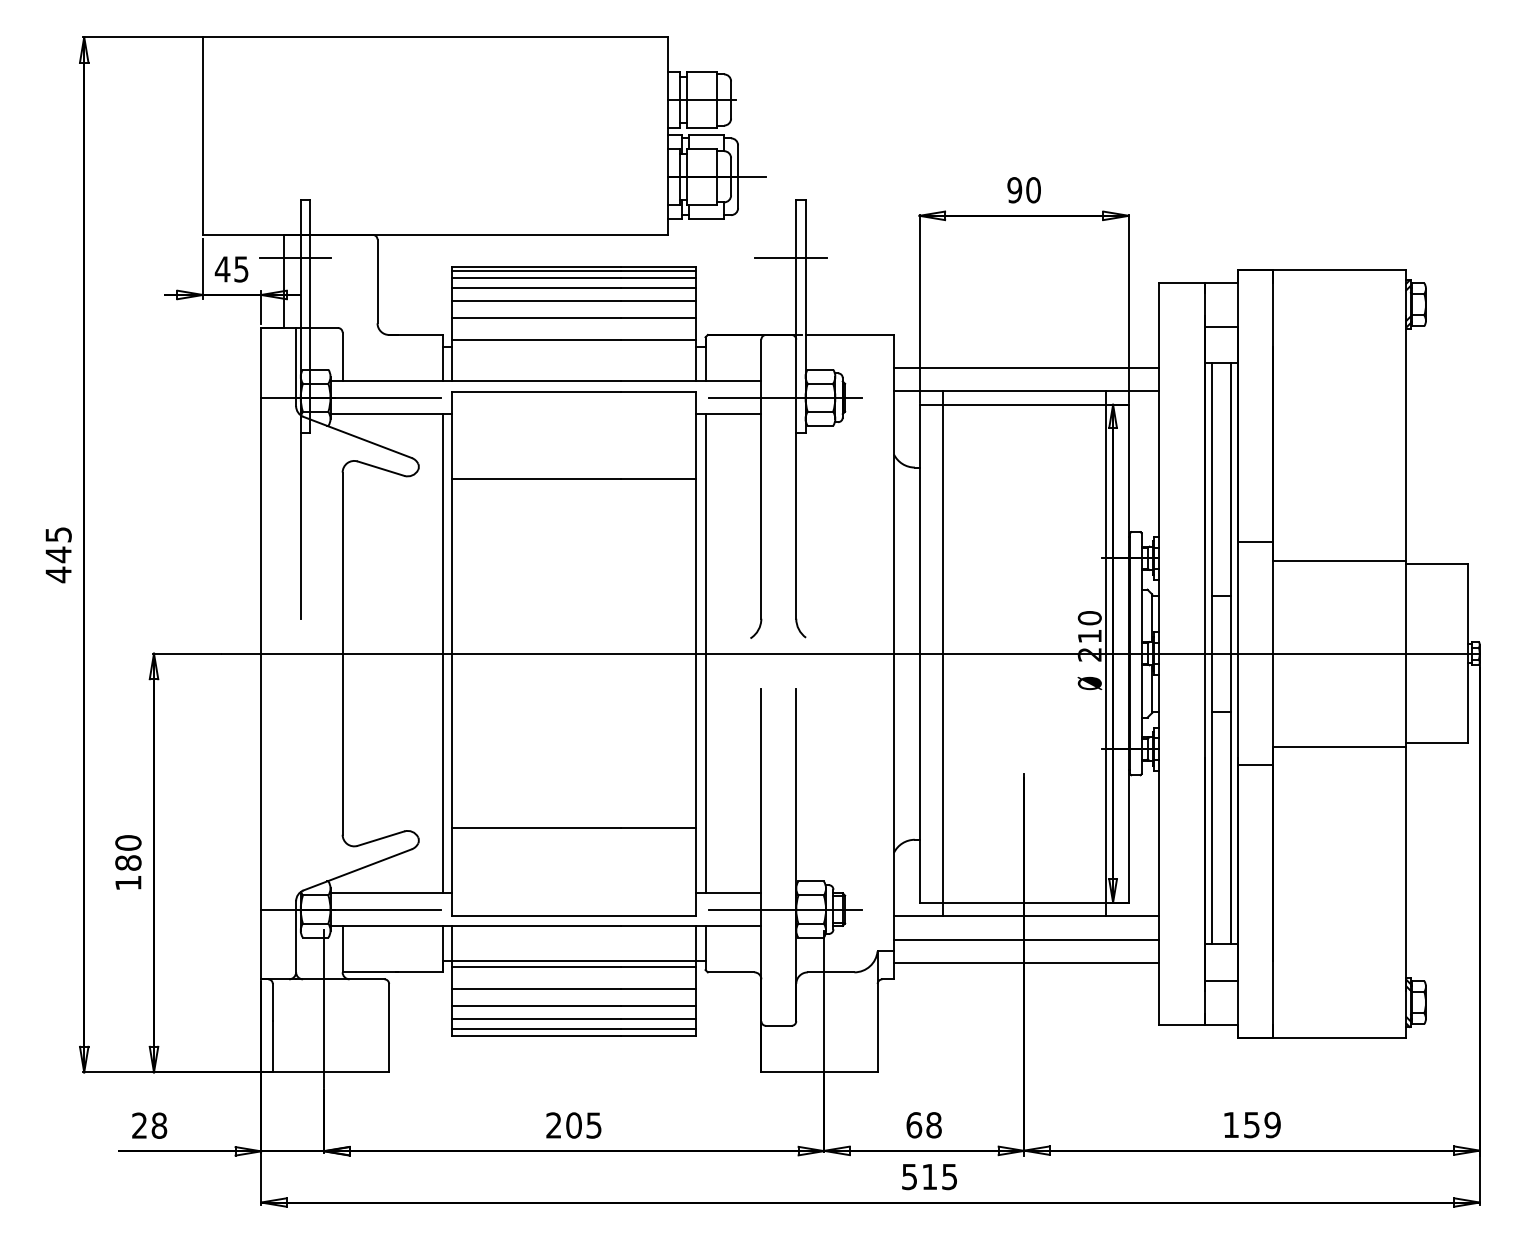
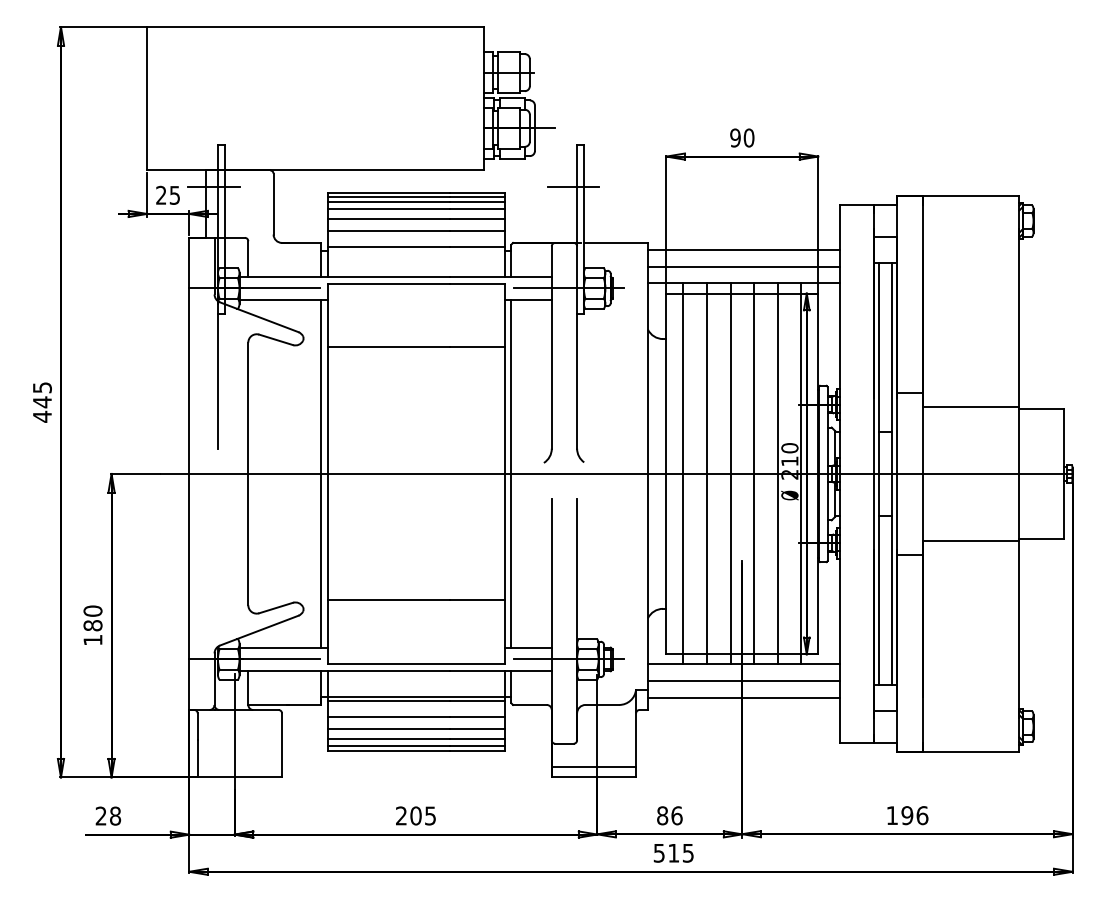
text: (221, 268) -> (160, 194), 45 -> 25
line: (1025, 344) -> (743, 249), added
line: (974, 653) -> (706, 473), added
line: (1007, 653) -> (730, 473), added
line: (1040, 653) -> (754, 473), added
line: (1072, 653) -> (777, 473), added
line: (818, 1058) -> (593, 767), added
text: (923, 1124) -> (669, 815), 68 -> 86
text: (1261, 1124) -> (914, 815), 159 -> 196

